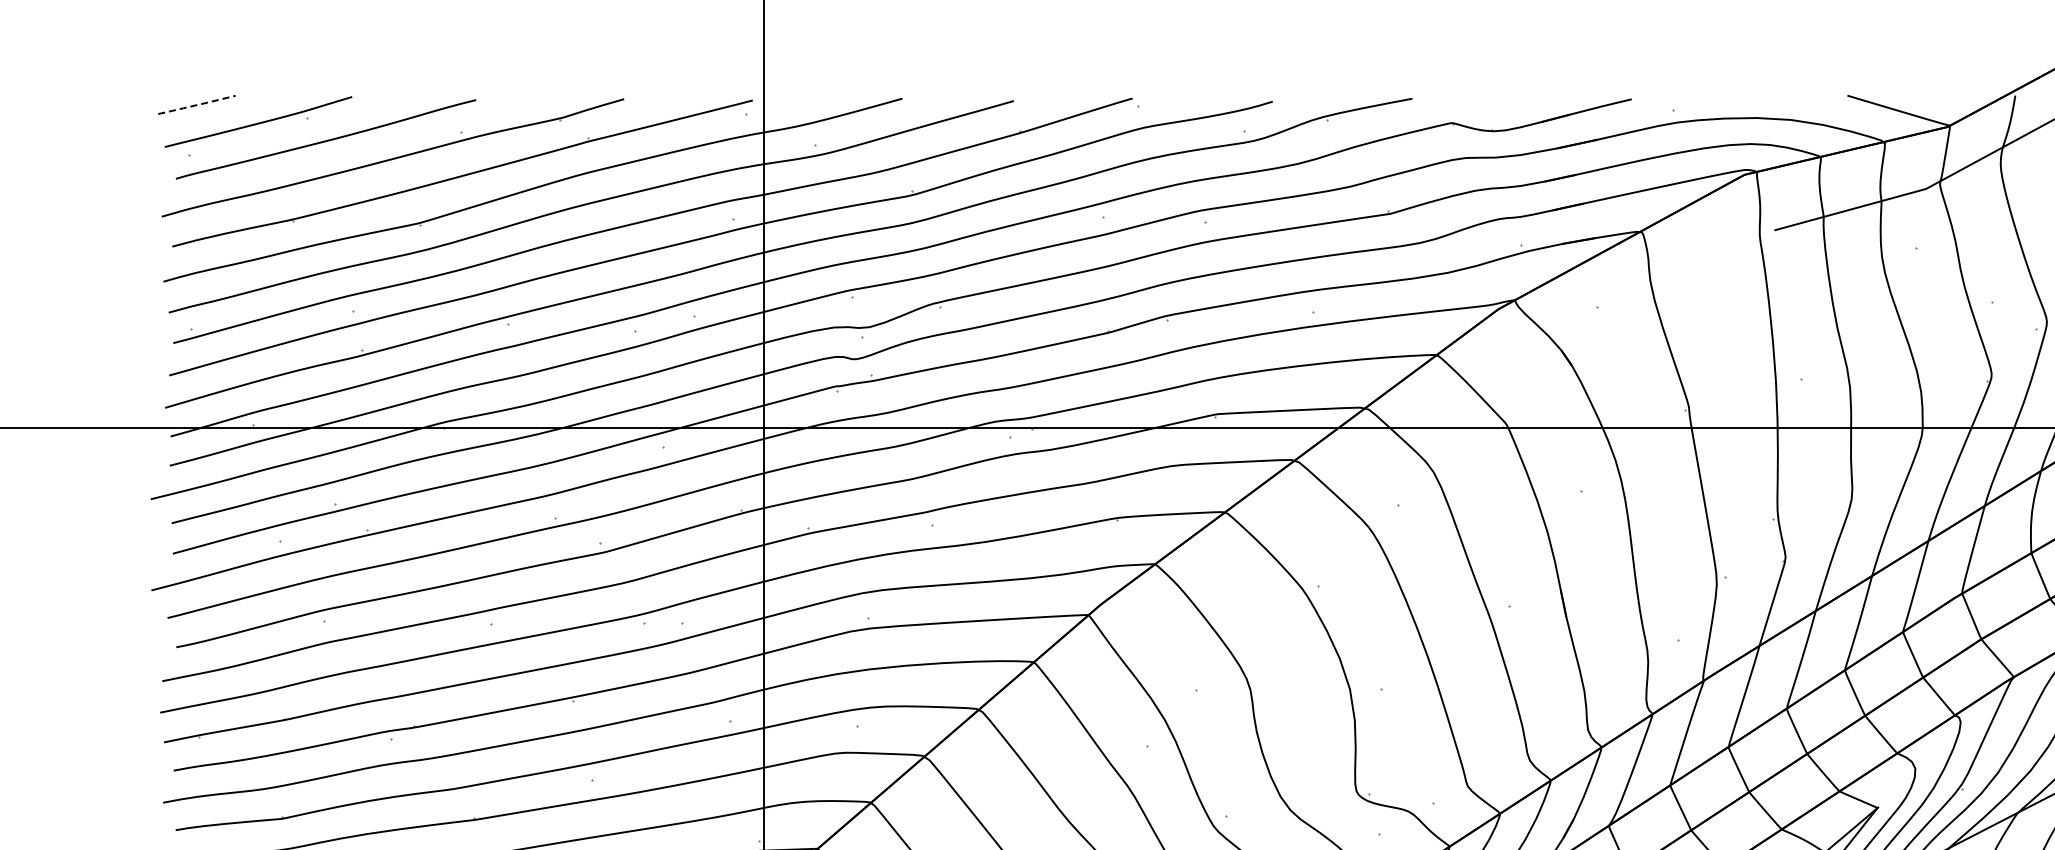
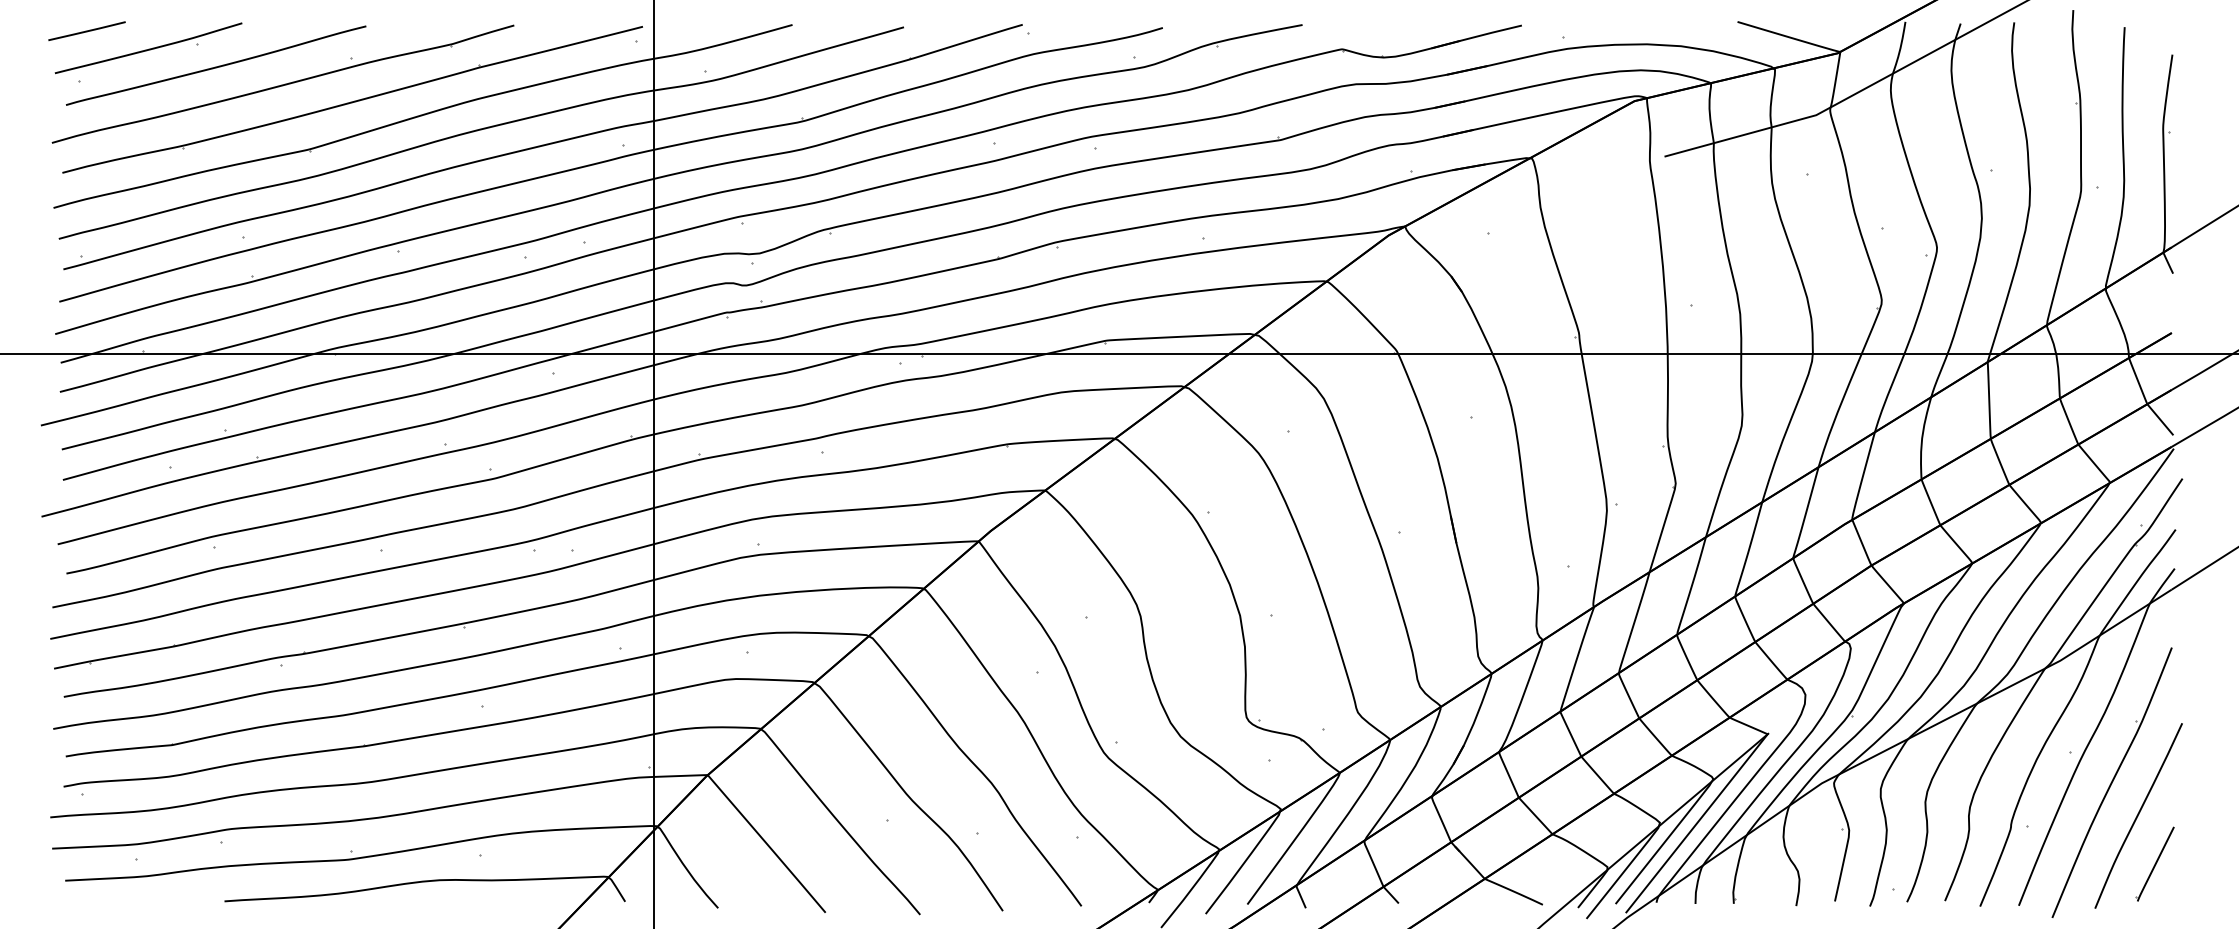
line: (197, 105) -> (87, 31), dashed -> solid

